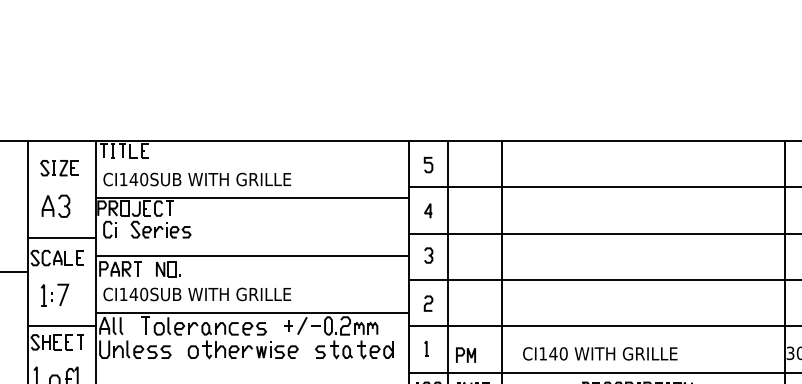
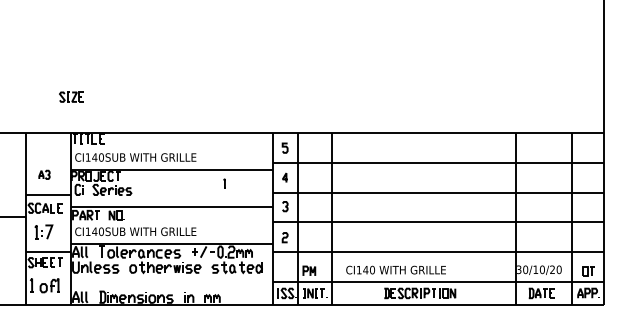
part: (59, 167) -> (71, 96), moved
part: (56, 205) -> (44, 174), size x0.6
part: (425, 348) -> (224, 183), moved

